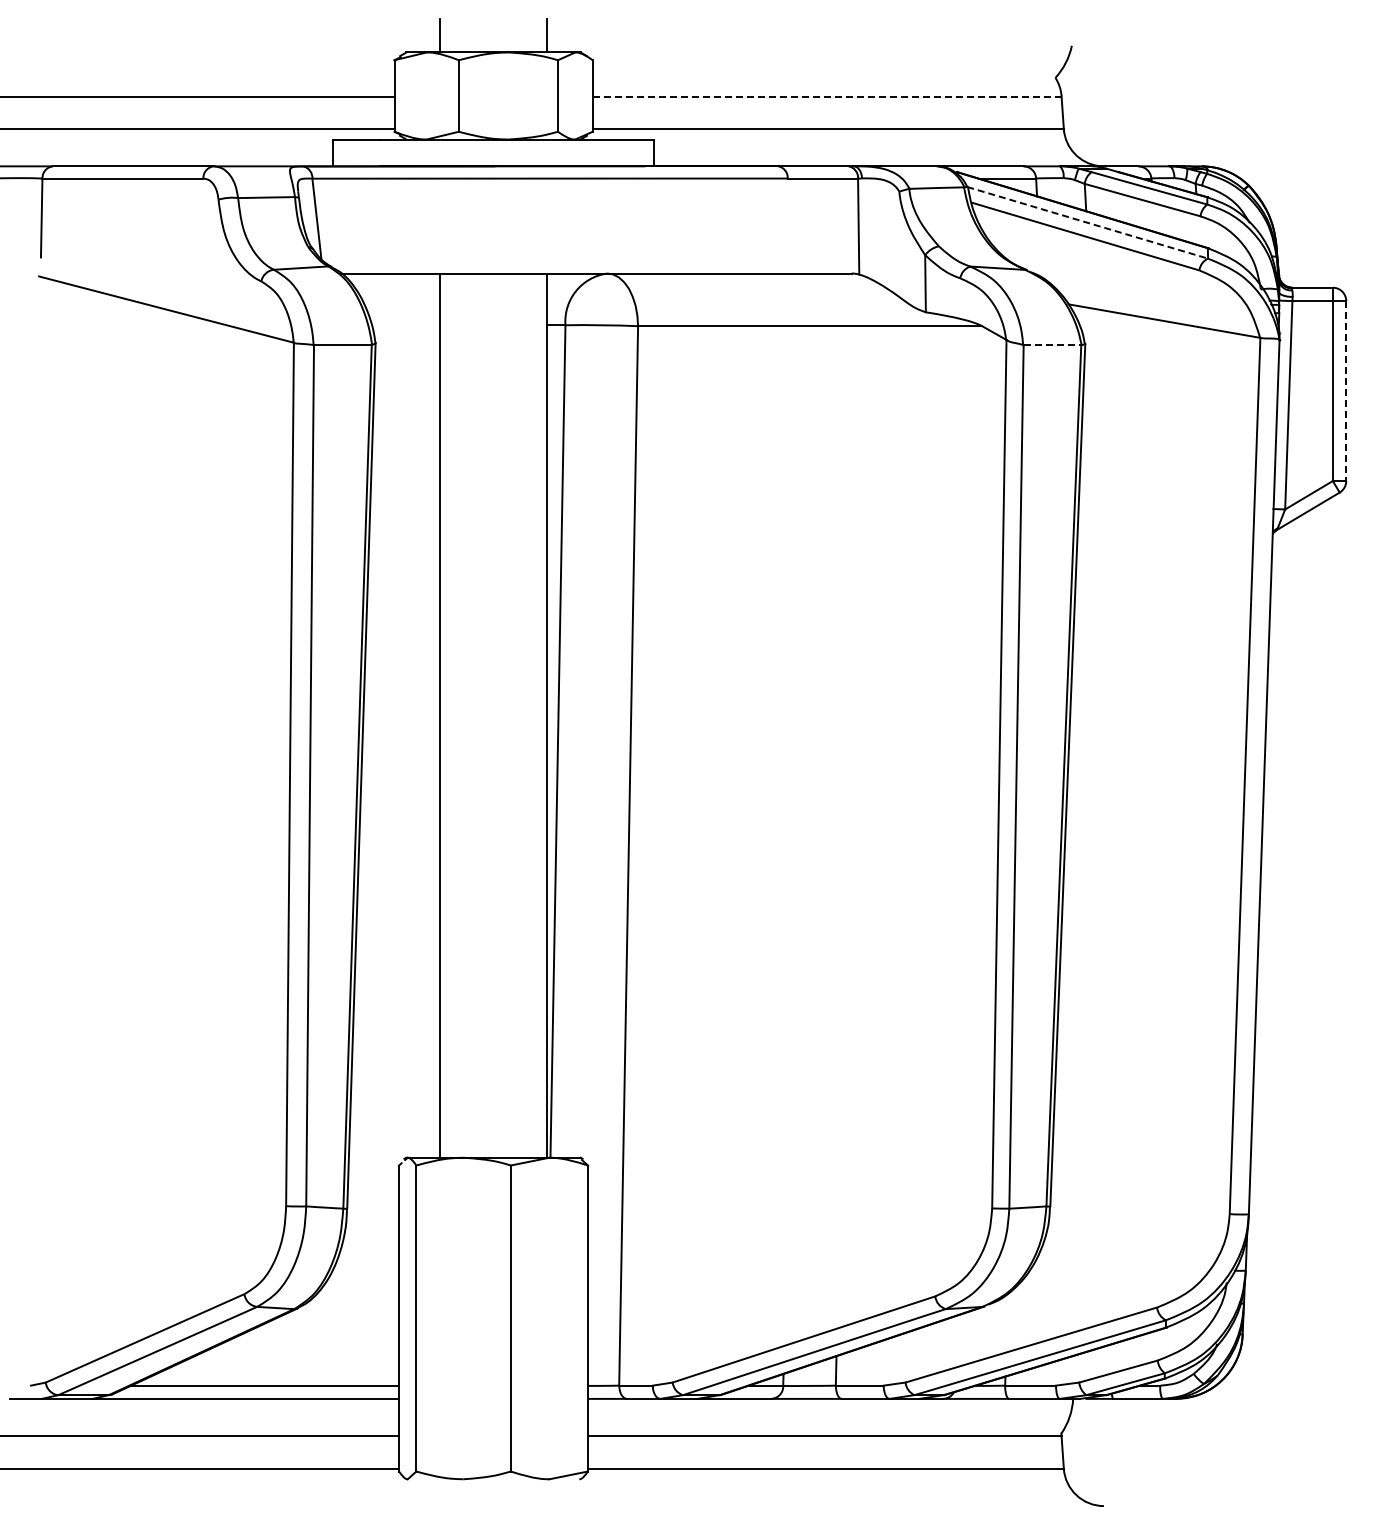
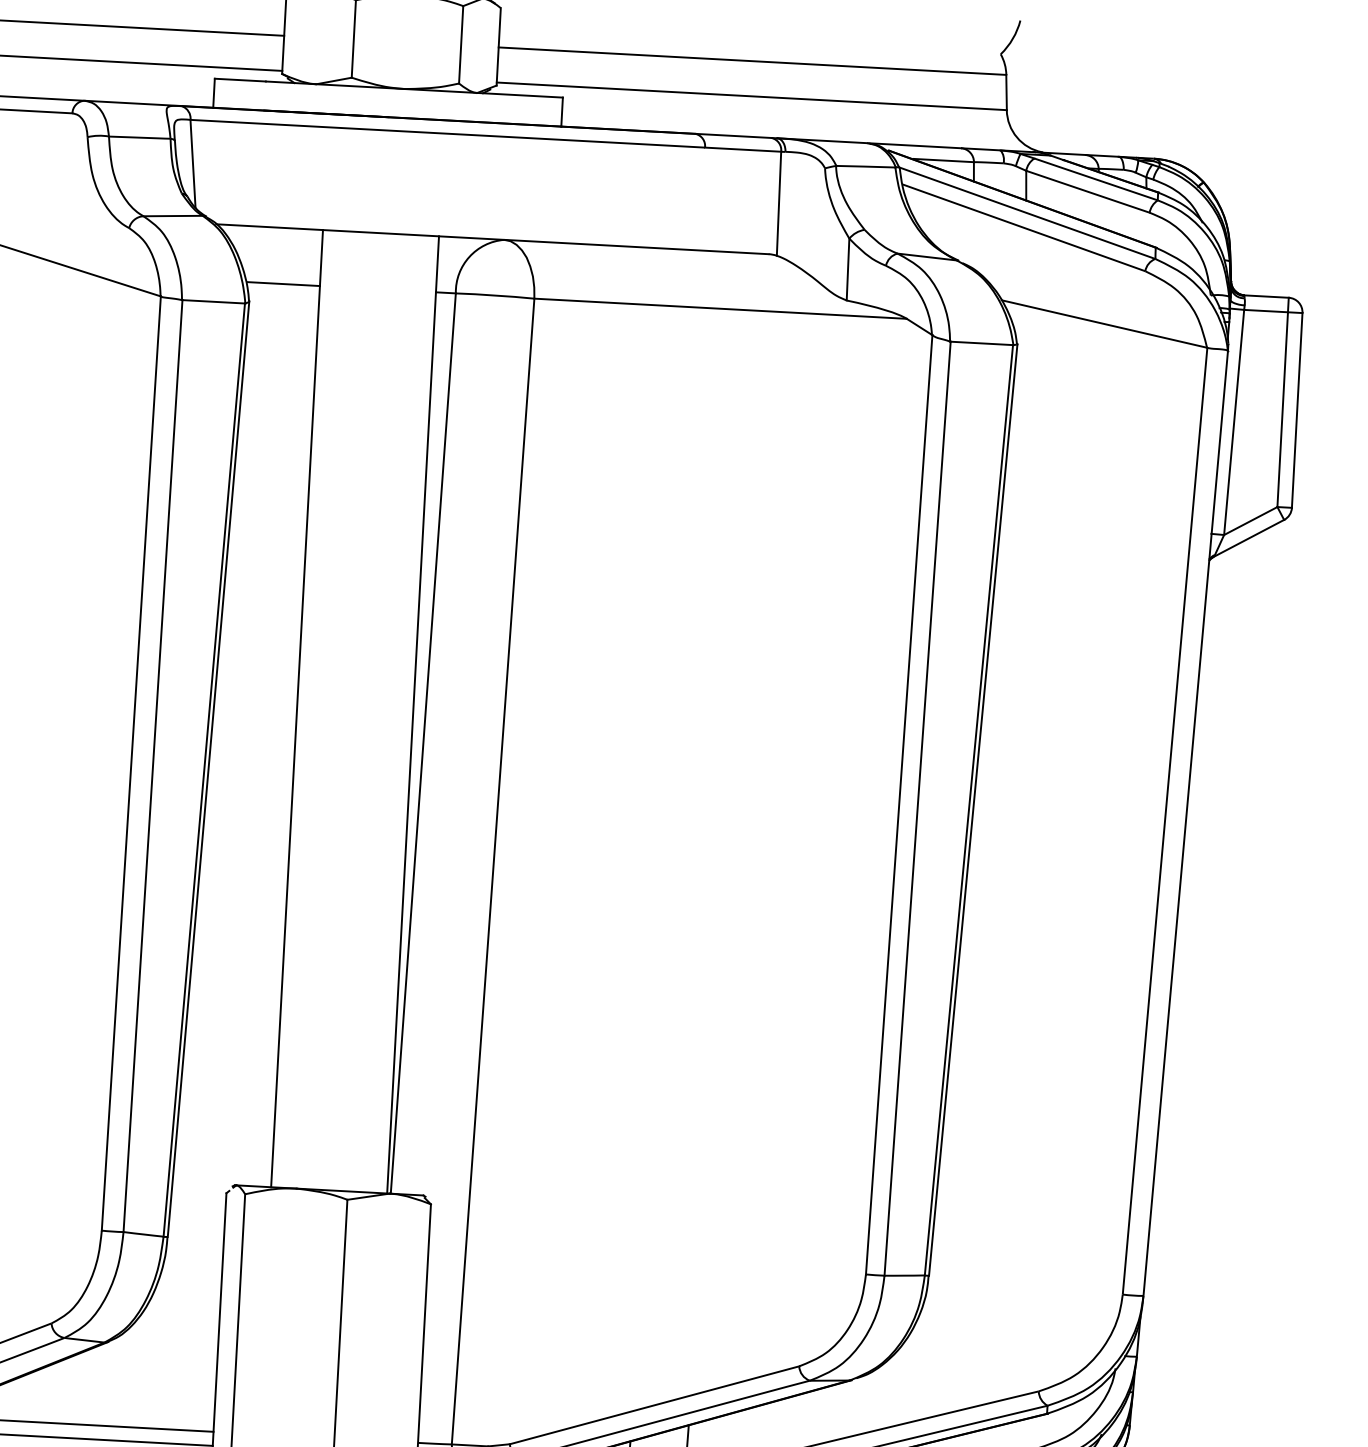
line: (826, 96) -> (751, 61), dashed -> solid
line: (1087, 222) -> (1026, 212), dashed -> solid
line: (406, 325) -> (283, 284), added
line: (1052, 345) -> (981, 343), dashed -> solid
line: (1346, 391) -> (1297, 410), dashed -> solid

